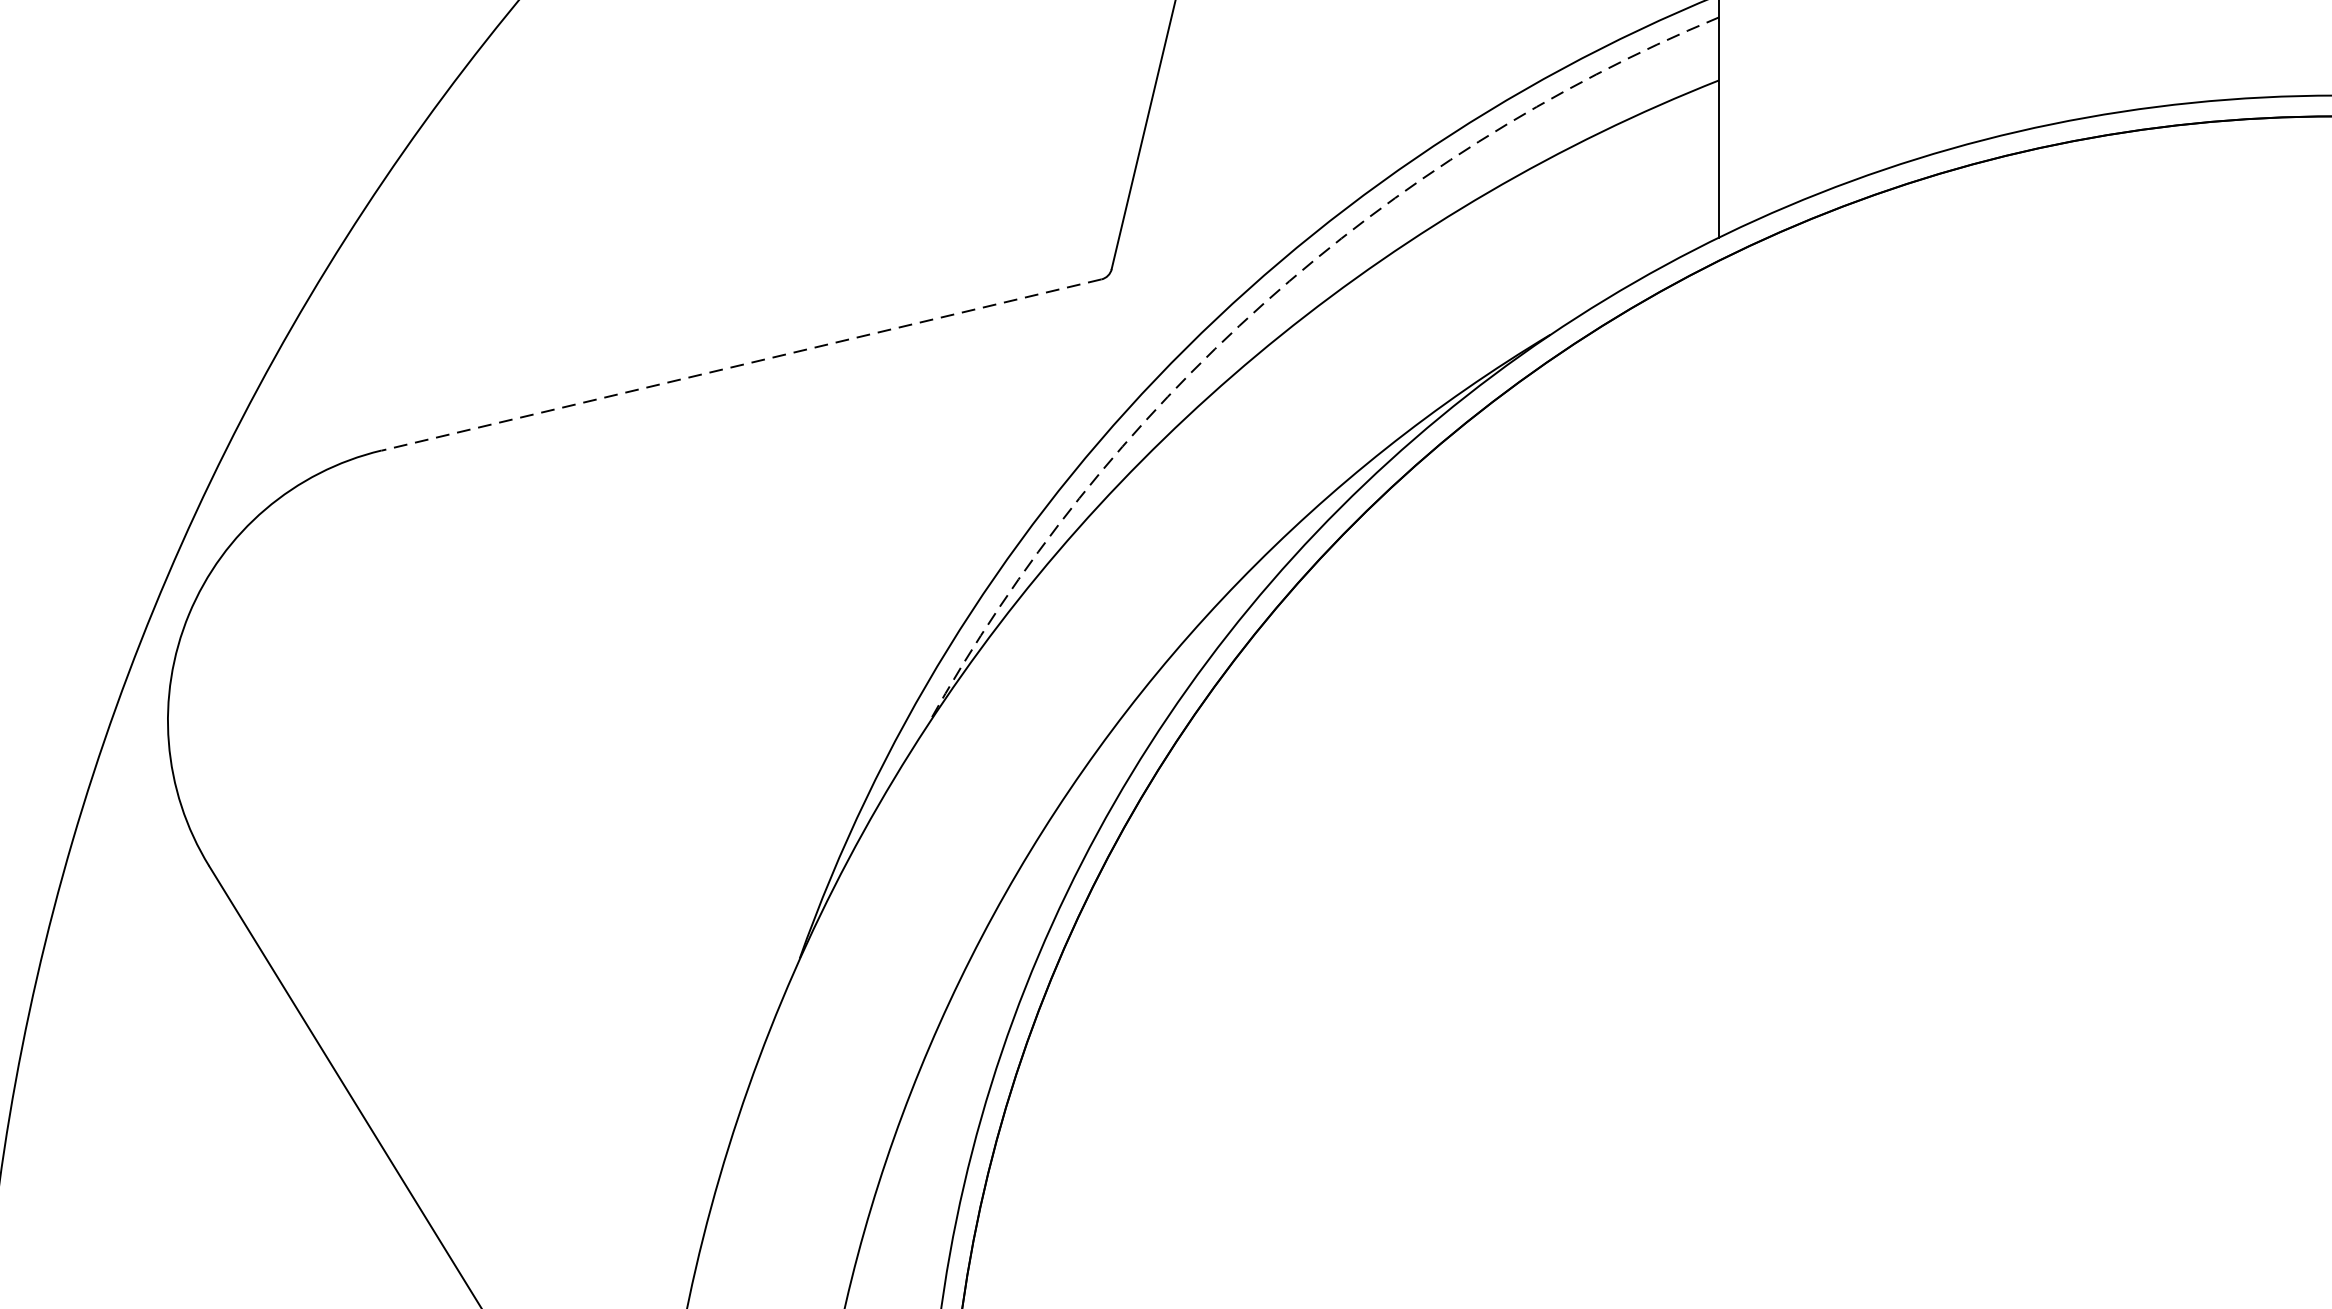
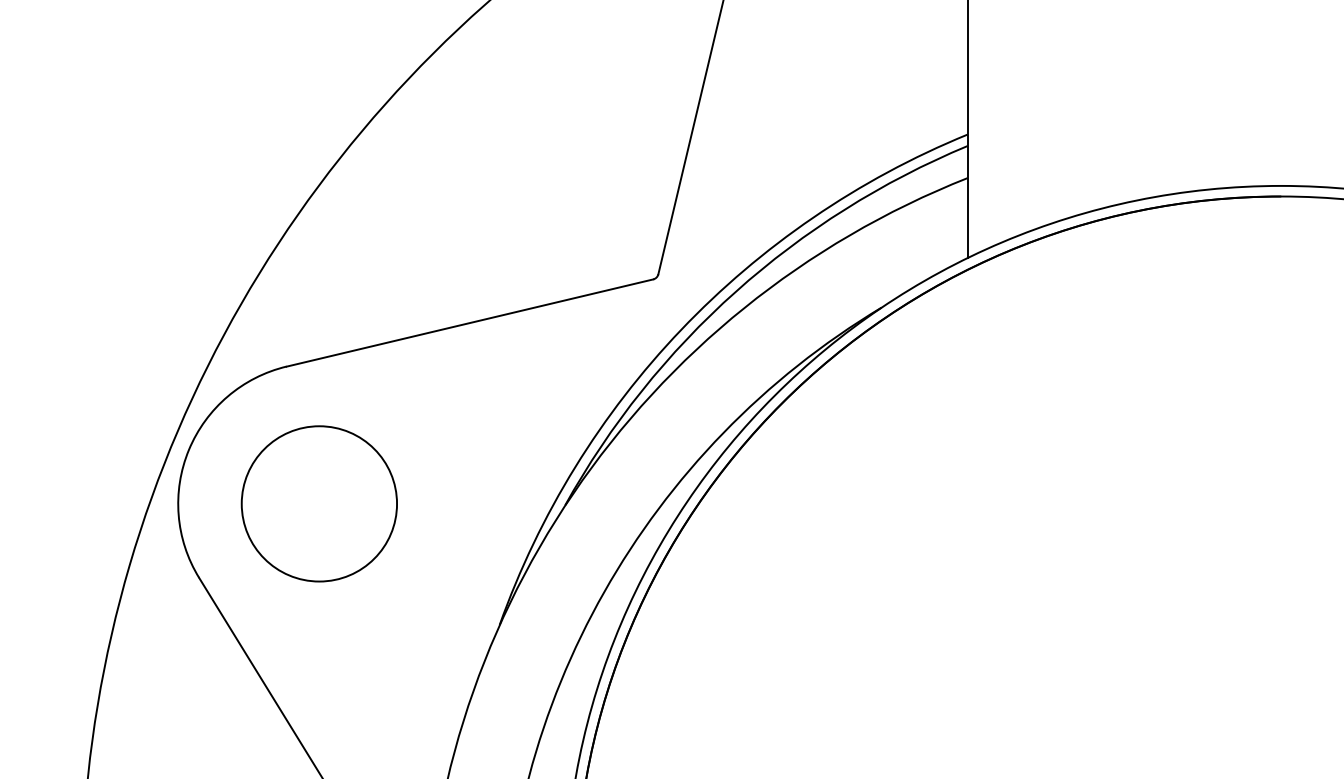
arc: (1263, 303) -> (735, 291), dashed -> solid
line: (740, 365) -> (469, 323), dashed -> solid
circle: (443, 719) -> (318, 503), added

